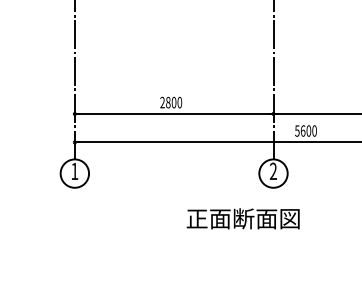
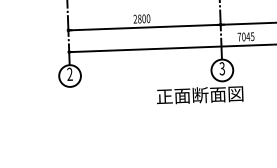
text: (305, 130) -> (245, 36), 5600 -> 7045
text: (74, 170) -> (69, 73), 1 -> 2
text: (272, 171) -> (221, 68), 2 -> 3
text: (242, 218) -> (199, 95), moved

